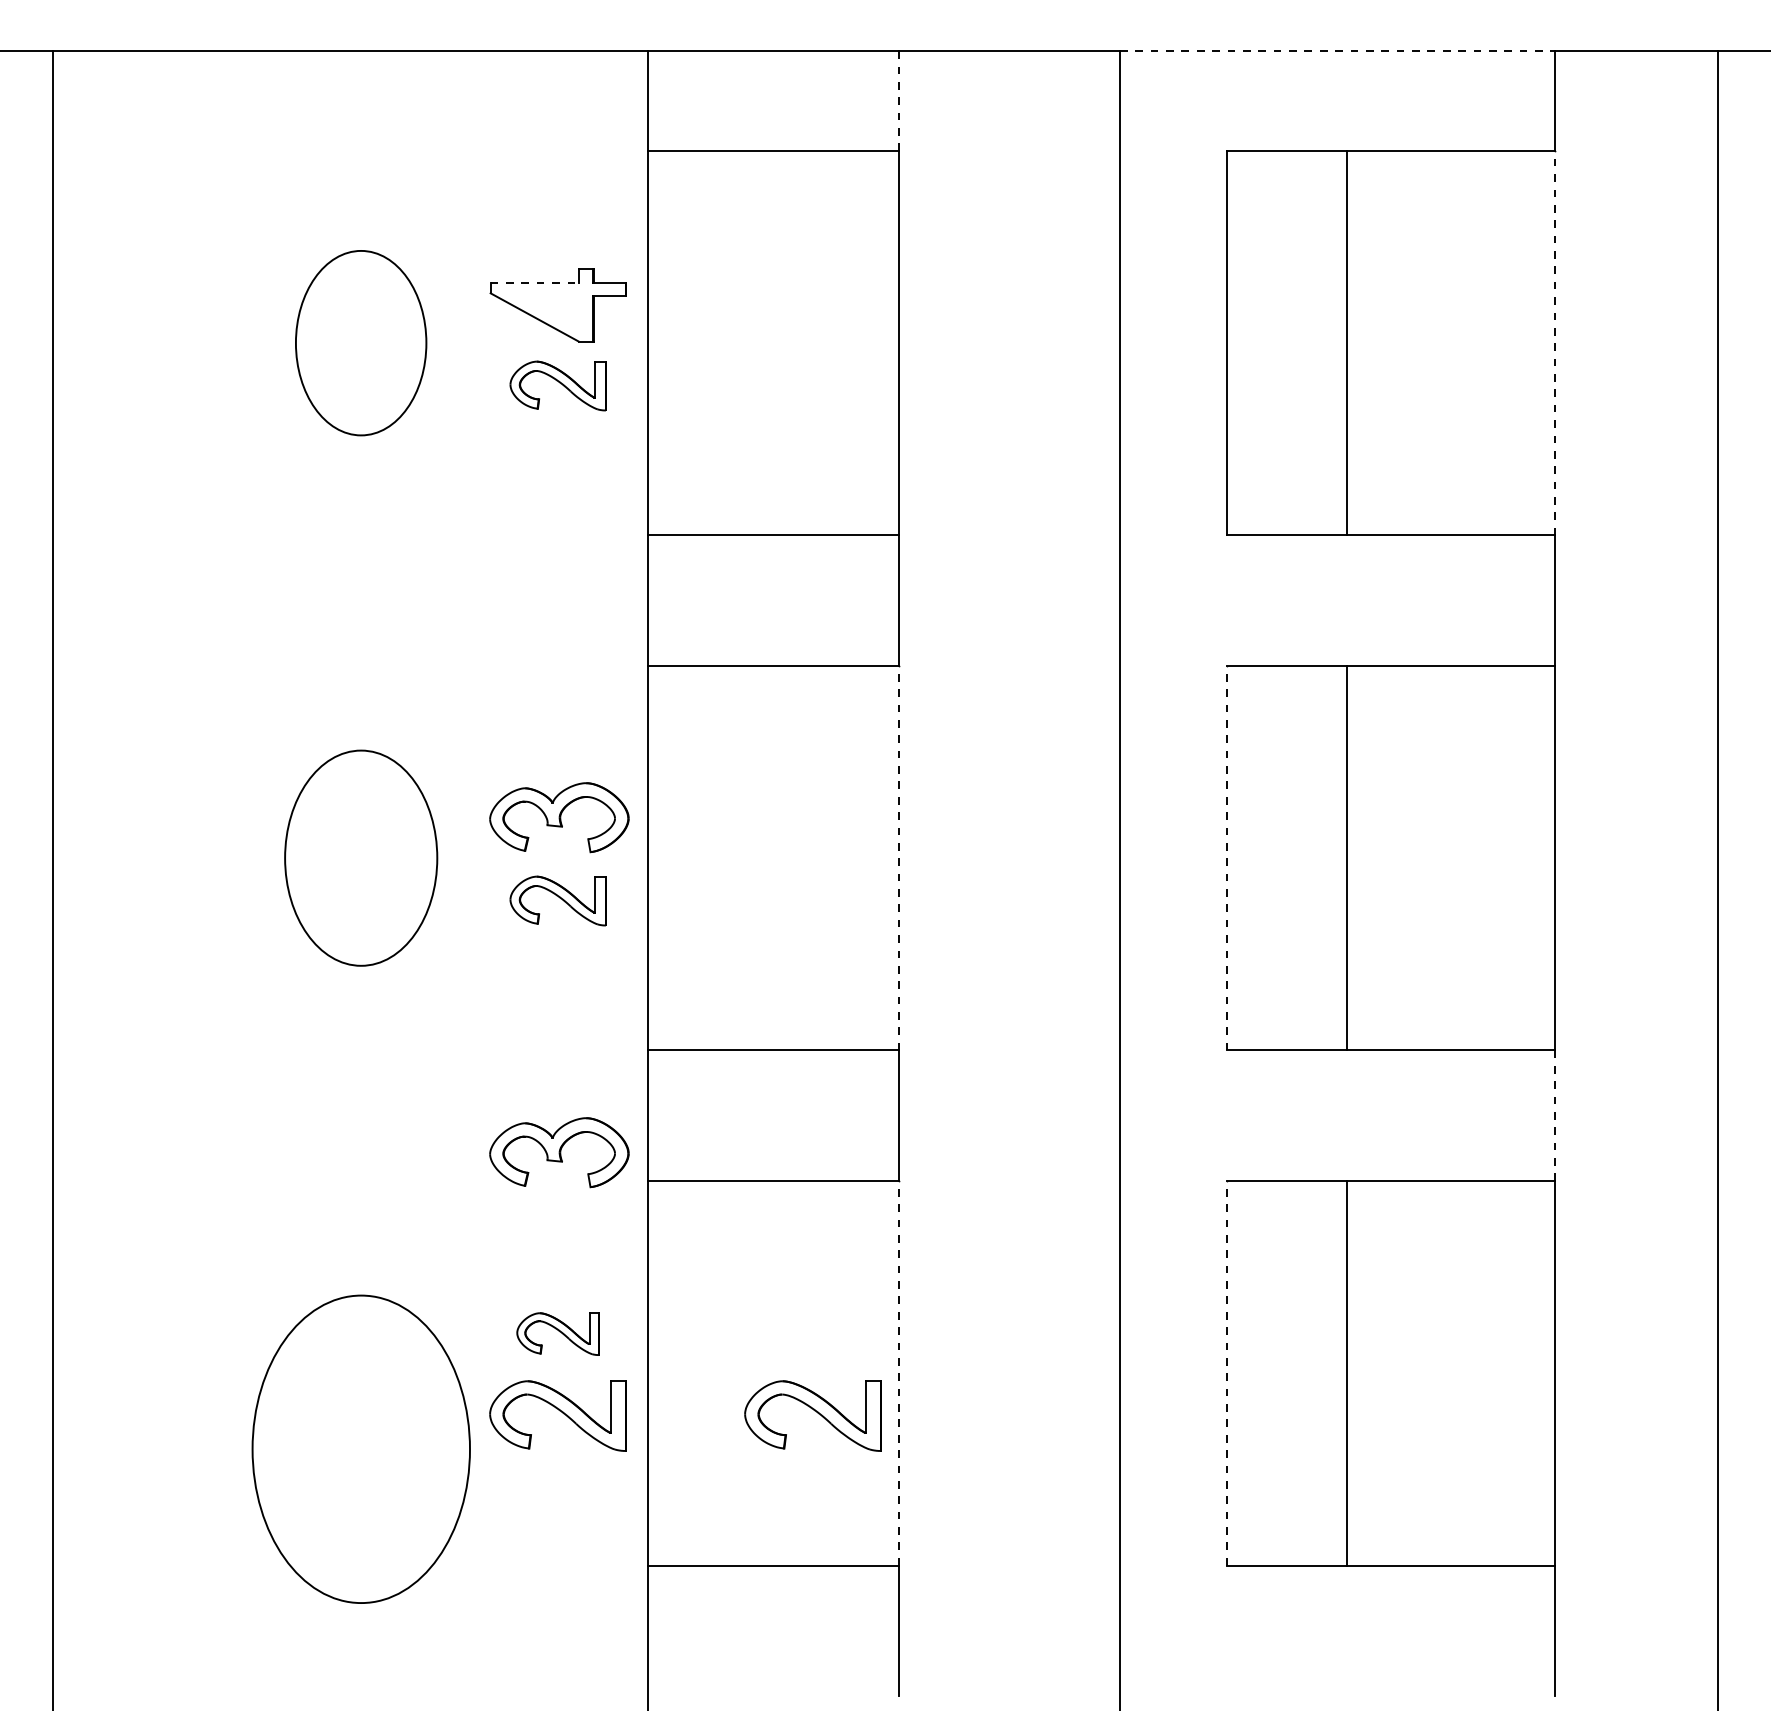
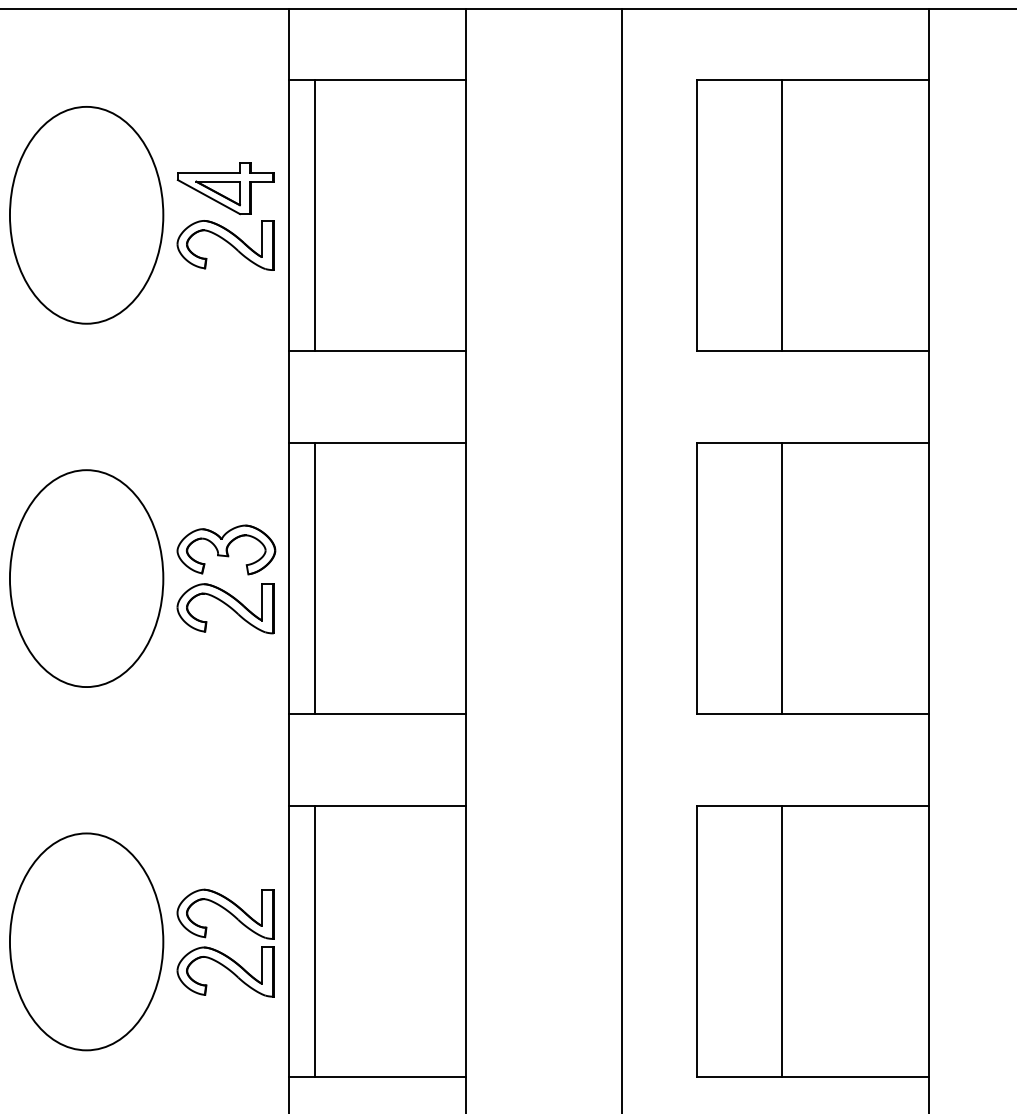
line: (1337, 51) -> (775, 9), dashed -> solid
line: (898, 101) -> (465, 44), dashed -> solid
line: (535, 282) -> (209, 172), dashed -> solid
part: (547, 311) -> (218, 192), added
part: (360, 342) -> (86, 214), size x1.67
line: (1554, 342) -> (928, 214), dashed -> solid
line: (684, 343) -> (314, 215), added
part: (557, 385) -> (225, 245), size x1.43
part: (360, 857) -> (86, 578), size x1.43
line: (898, 857) -> (465, 578), dashed -> solid
line: (1226, 857) -> (696, 578), dashed -> solid
line: (684, 858) -> (314, 578), added
part: (557, 900) -> (225, 608), size x1.43
line: (1554, 1115) -> (928, 760), dashed -> solid
part: (559, 1152) -> (226, 786), removed
part: (557, 1333) -> (225, 913), size x1.67
line: (898, 1372) -> (465, 941), dashed -> solid
line: (1226, 1372) -> (696, 941), dashed -> solid
line: (684, 1373) -> (314, 942), added
part: (812, 1415) -> (404, 971), removed
part: (360, 1448) -> (86, 941), moved

